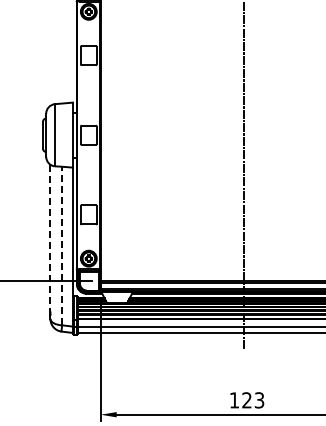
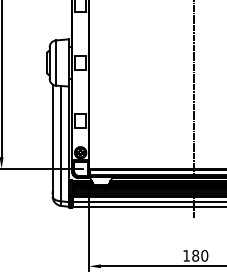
line: (50, 238) -> (52, 138), dashed -> solid
line: (62, 245) -> (61, 143), dashed -> solid
text: (253, 400) -> (200, 255), 123 -> 180

